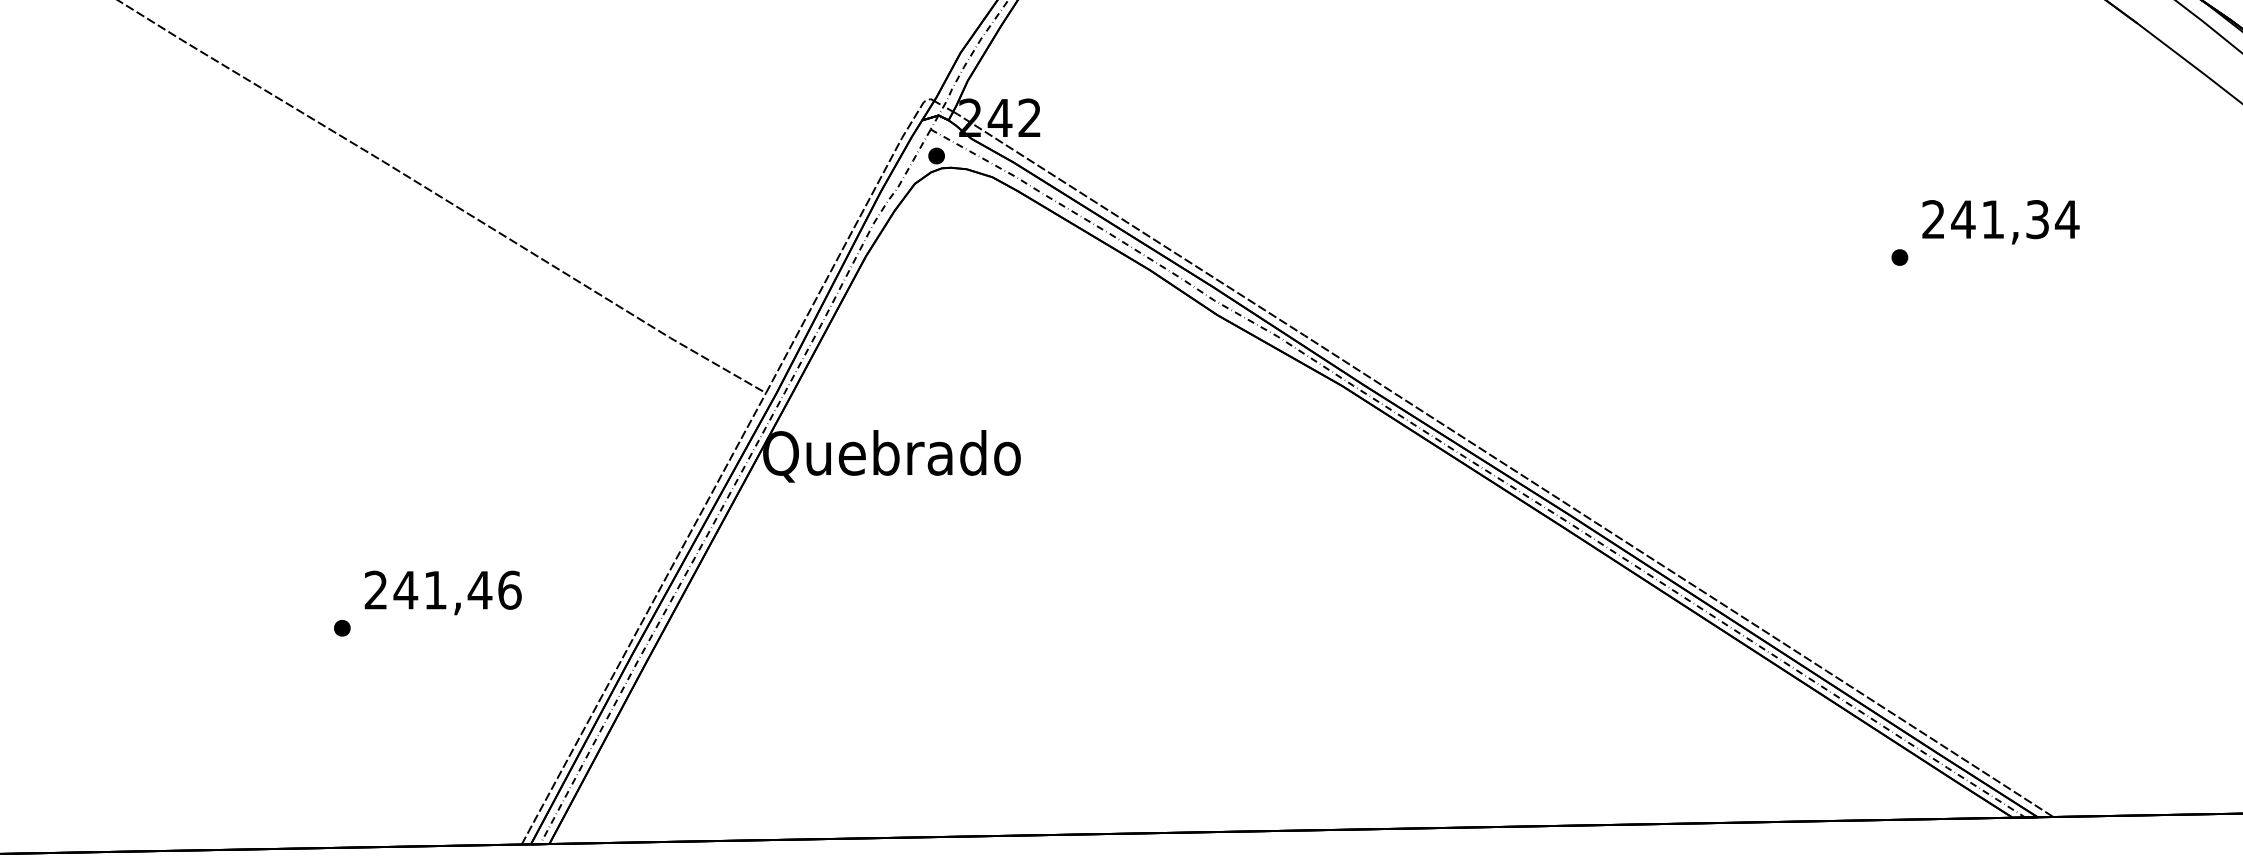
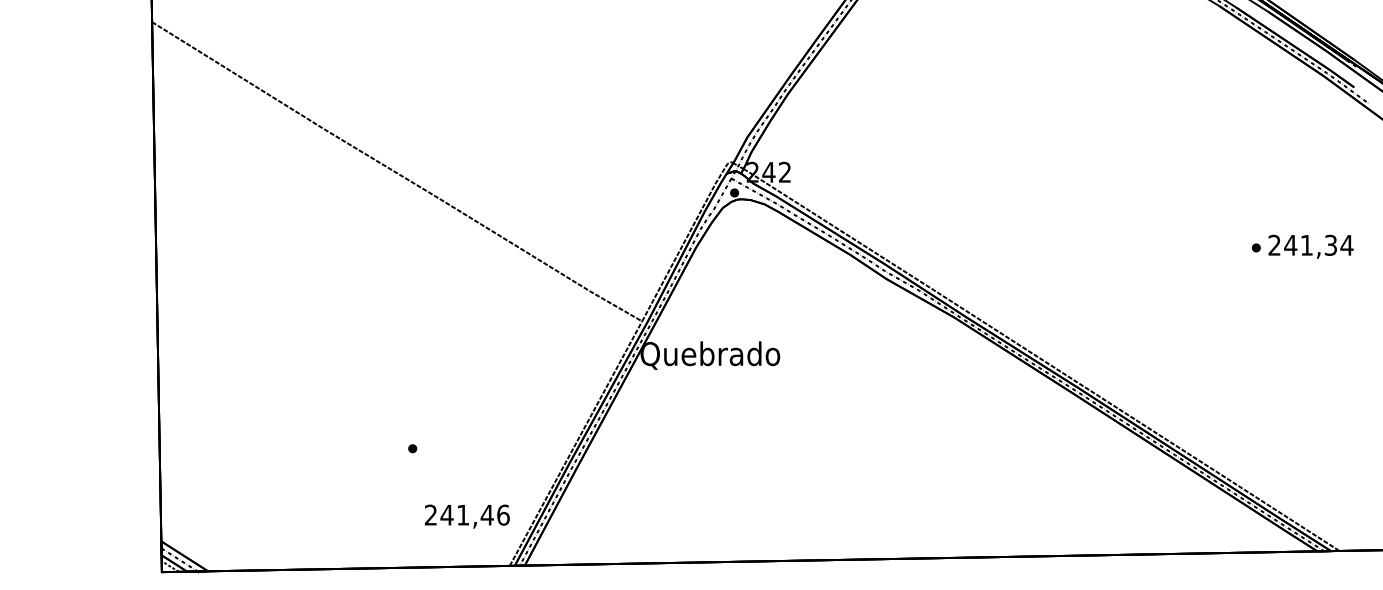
text: (1999, 221) -> (1310, 246), moved
text: (443, 592) -> (467, 516), moved

